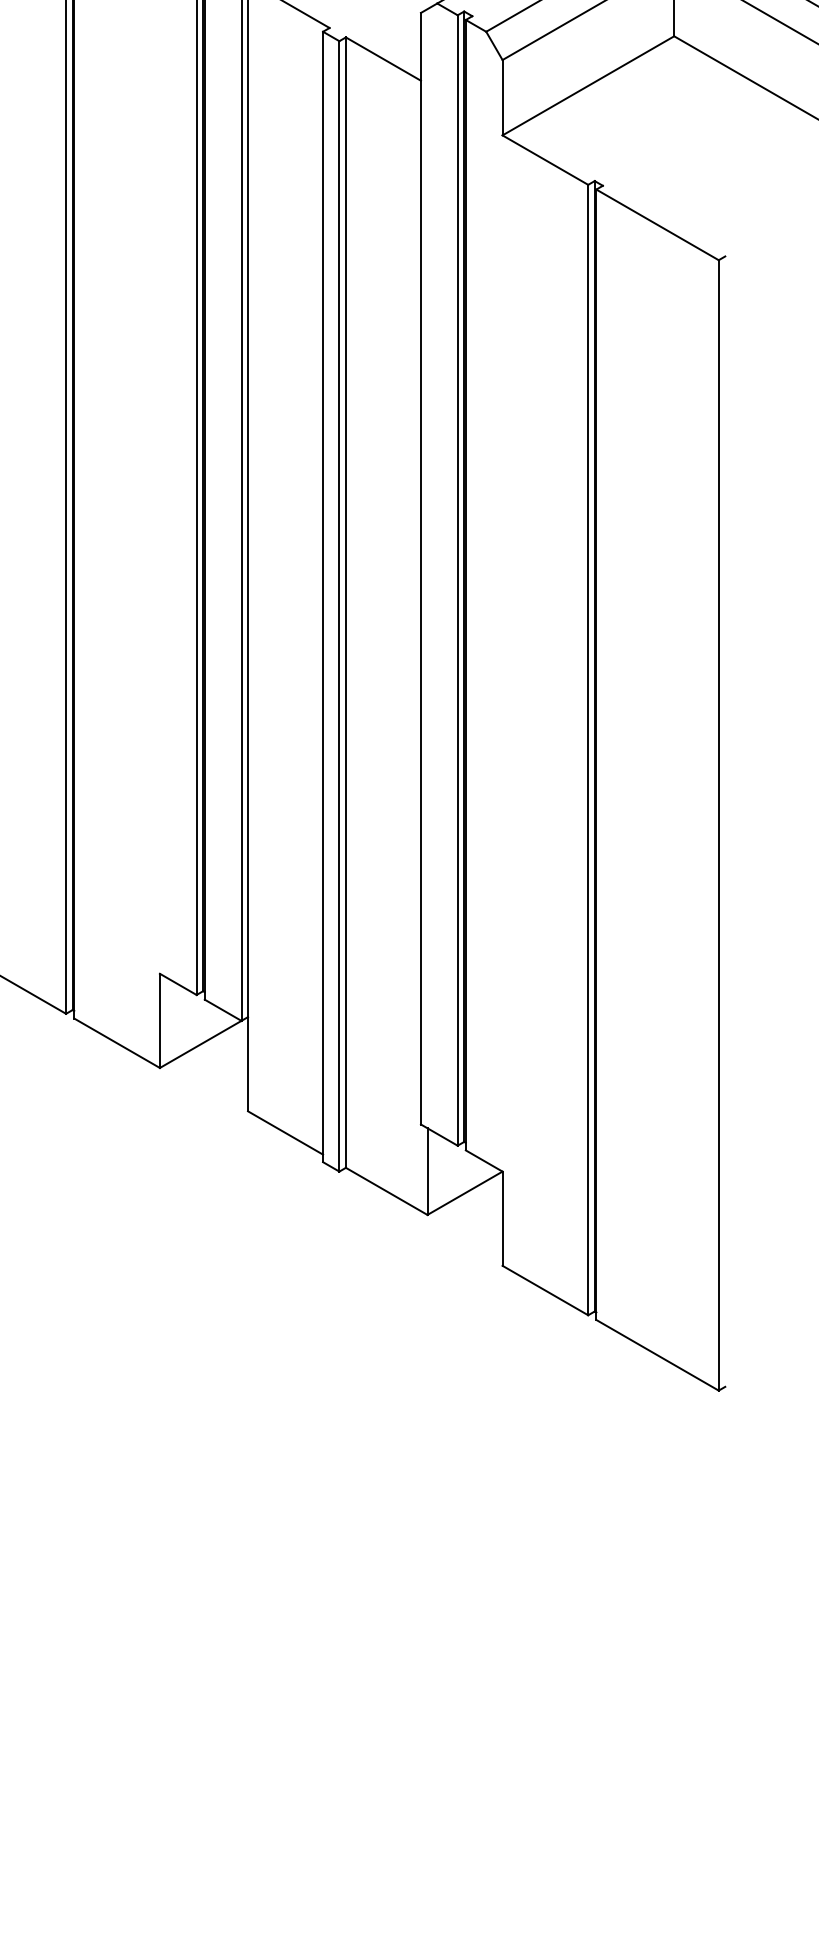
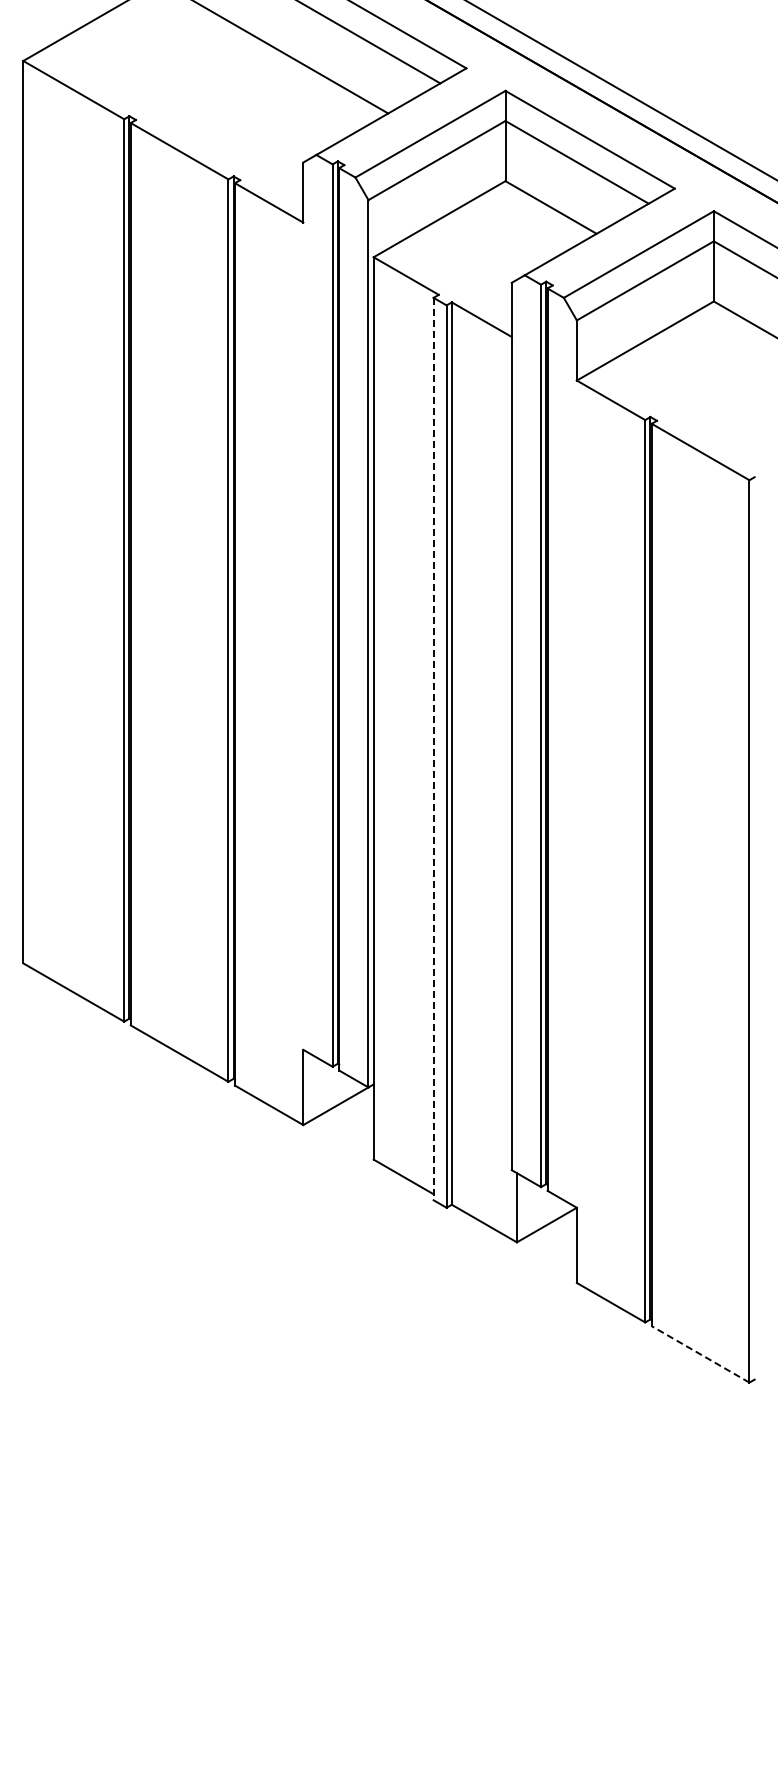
line: (322, 597) -> (433, 749), solid -> dashed
line: (657, 1355) -> (700, 1354), solid -> dashed

